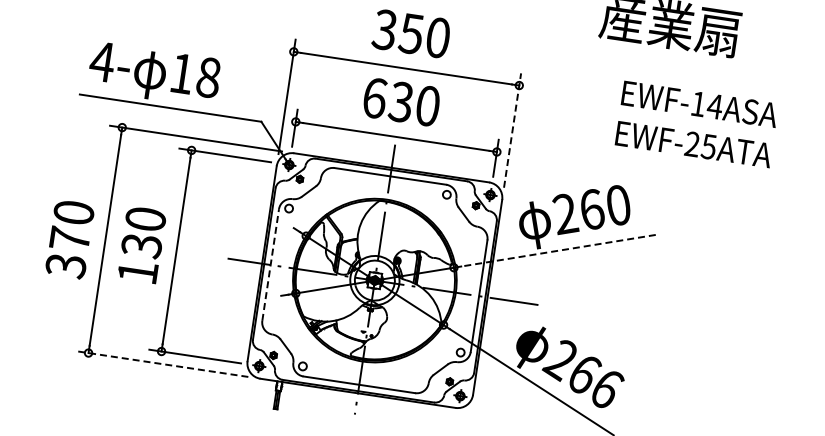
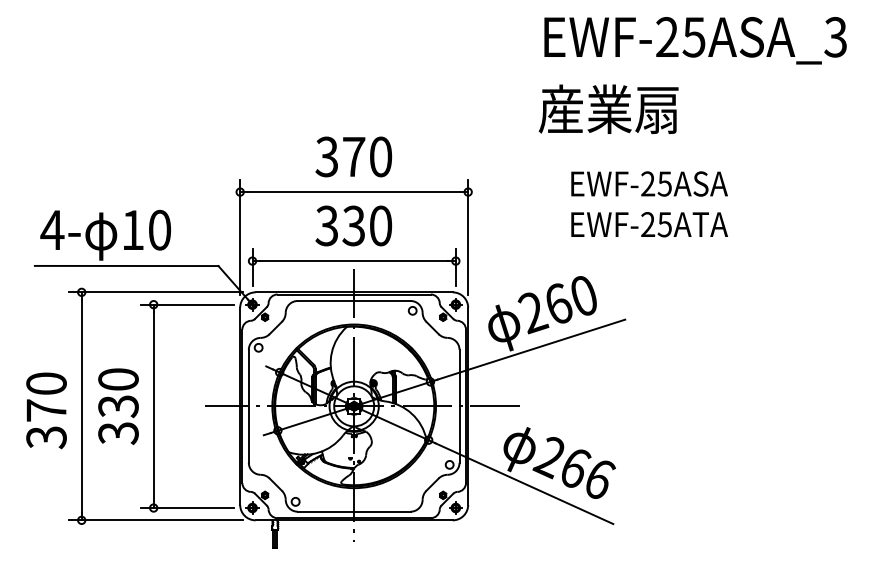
text: (410, 34) -> (353, 157), 350 -> 370
text: (208, 76) -> (159, 229), 18 -> 10
text: (374, 97) -> (326, 225), 630 -> 330
text: (706, 104) -> (656, 183), EWF-14ASA -> EWF-25ASA
line: (512, 130) -> (468, 237), dashed -> solid
line: (558, 250) -> (531, 349), dashed -> solid
line: (270, 264) -> (248, 405), dashed -> solid
text: (137, 272) -> (118, 433), 130 -> 330
line: (162, 364) -> (156, 520), dashed -> solid

